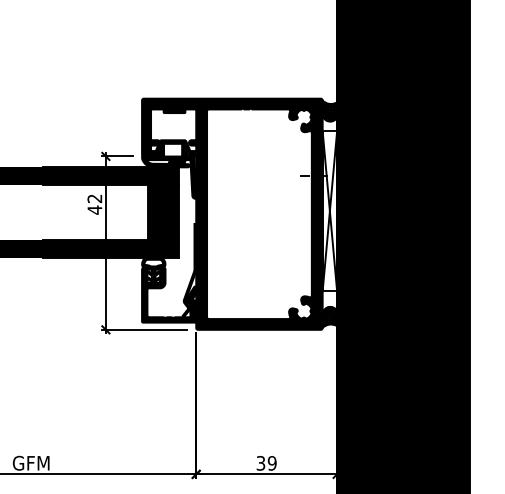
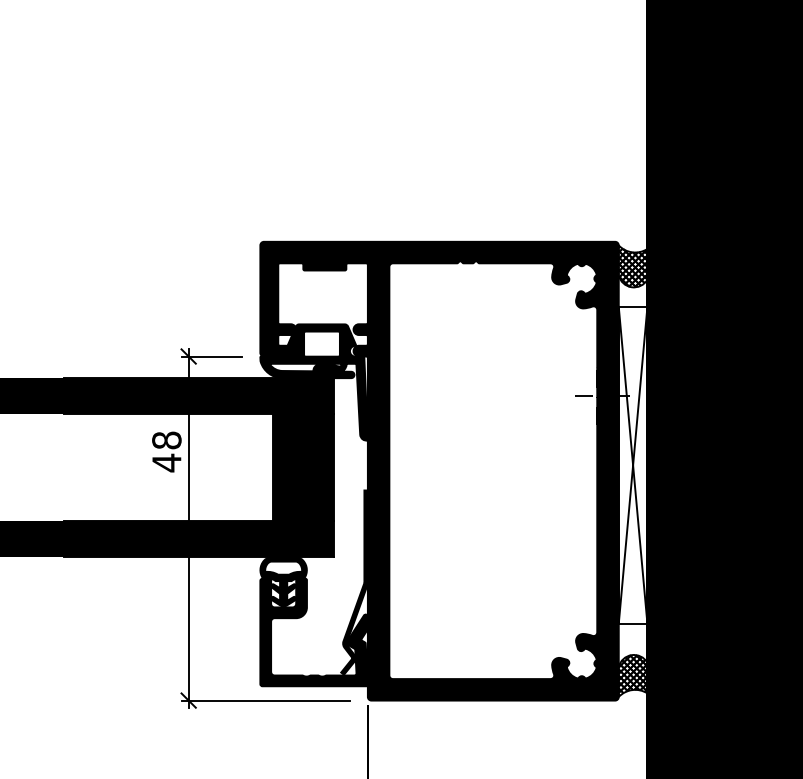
text: (94, 198) -> (166, 439), 42 -> 48

